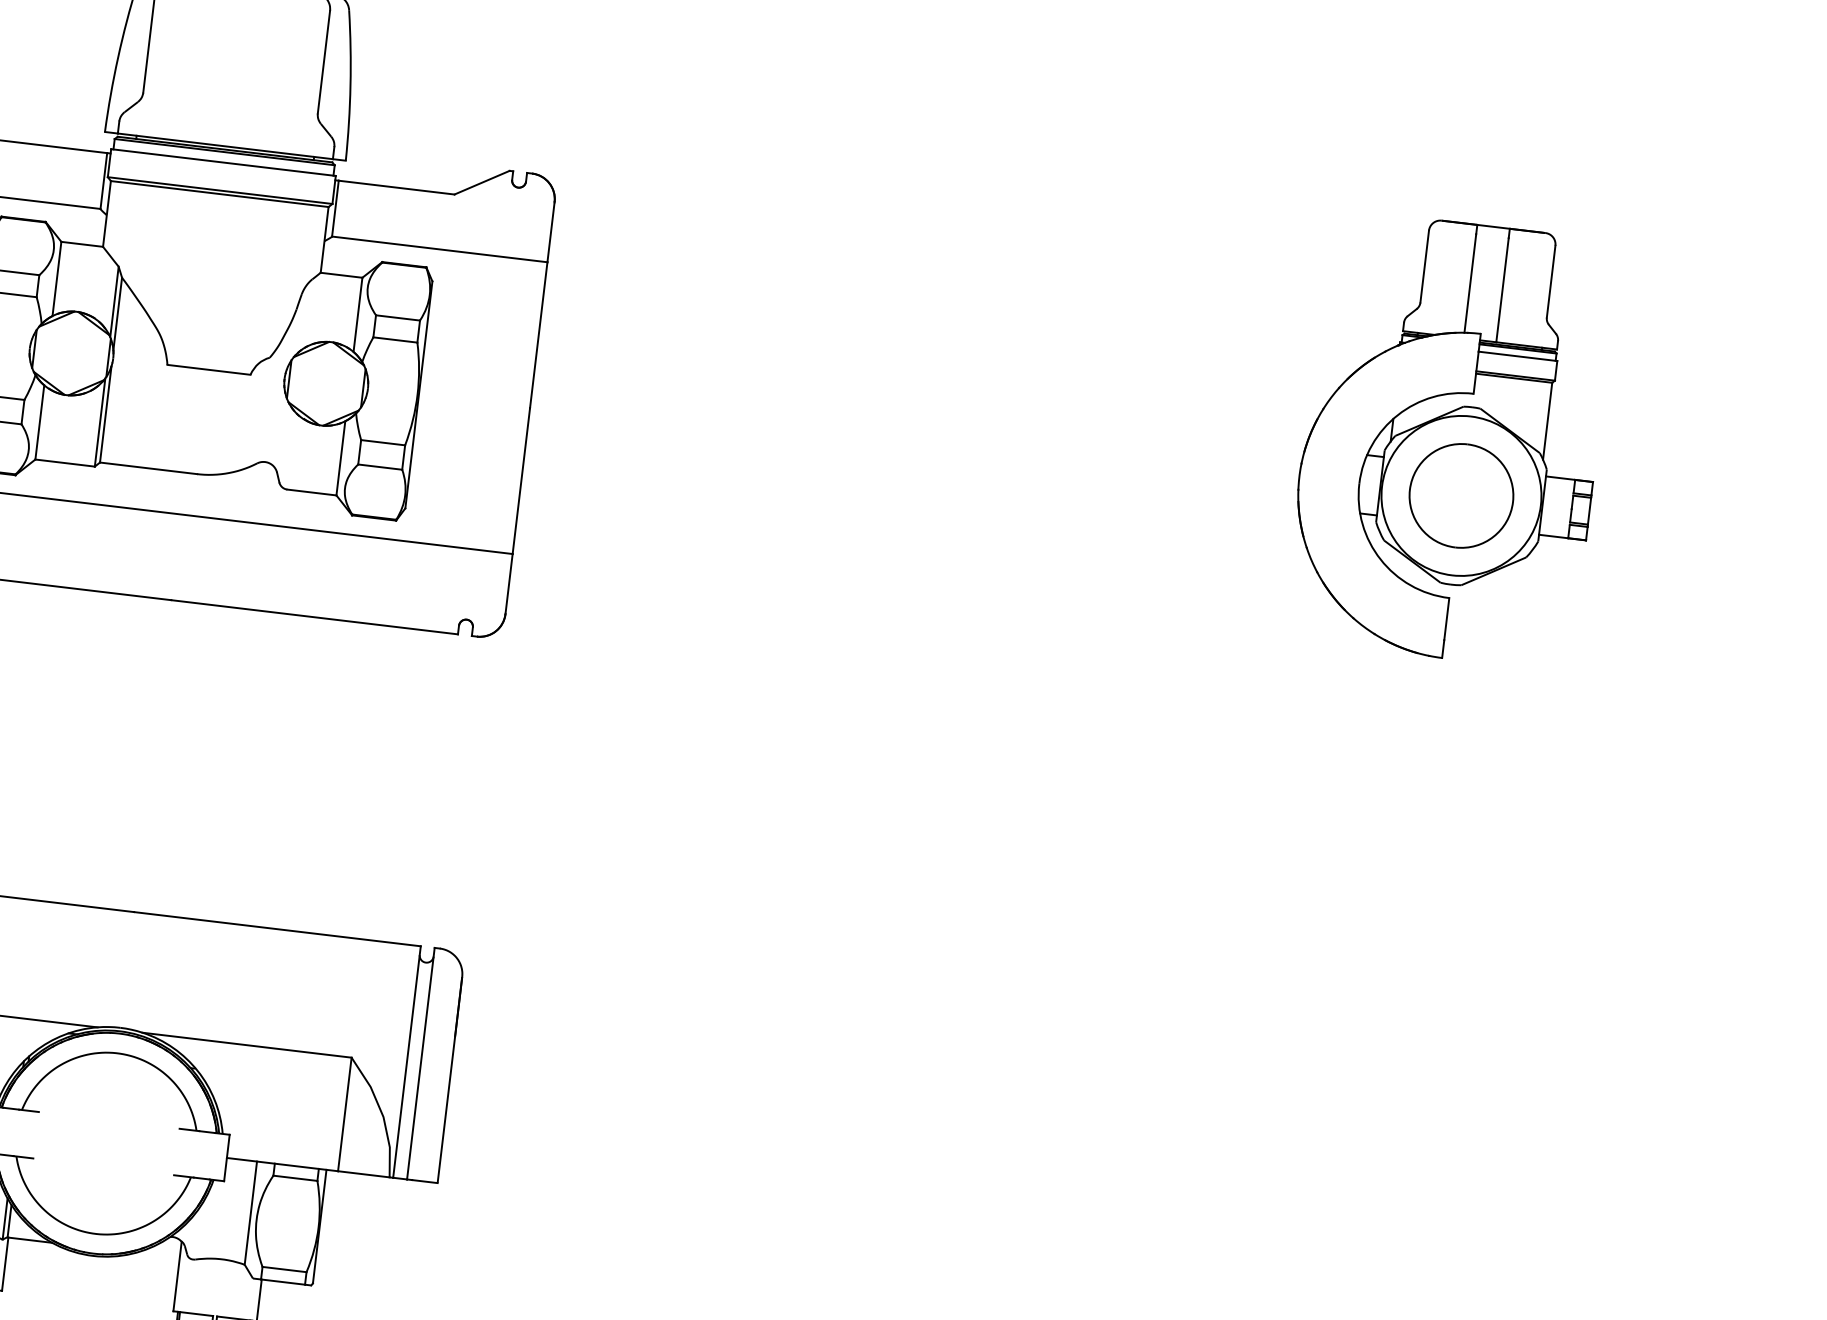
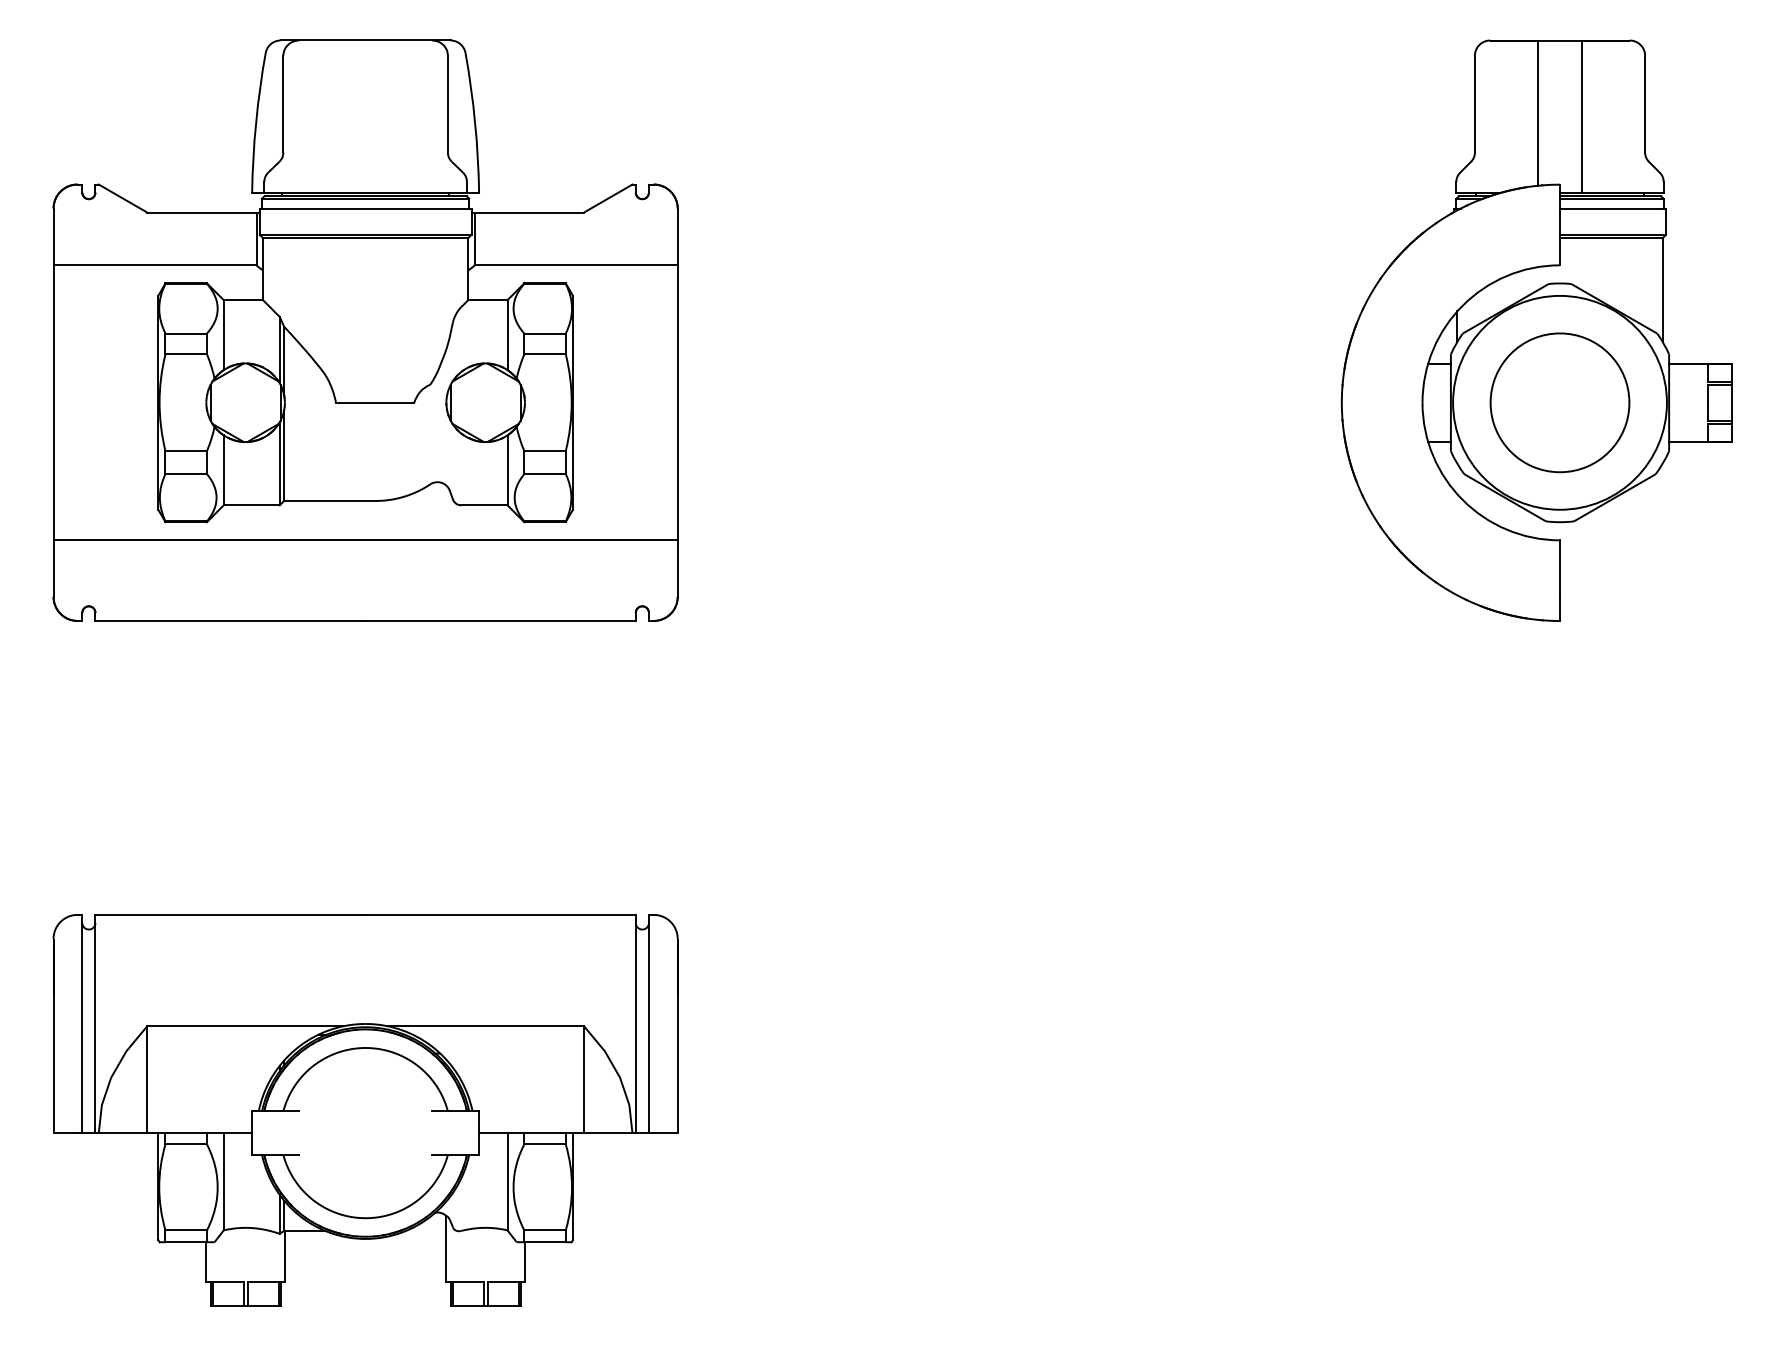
part: (1450, 440) -> (1536, 330), size x1.43

